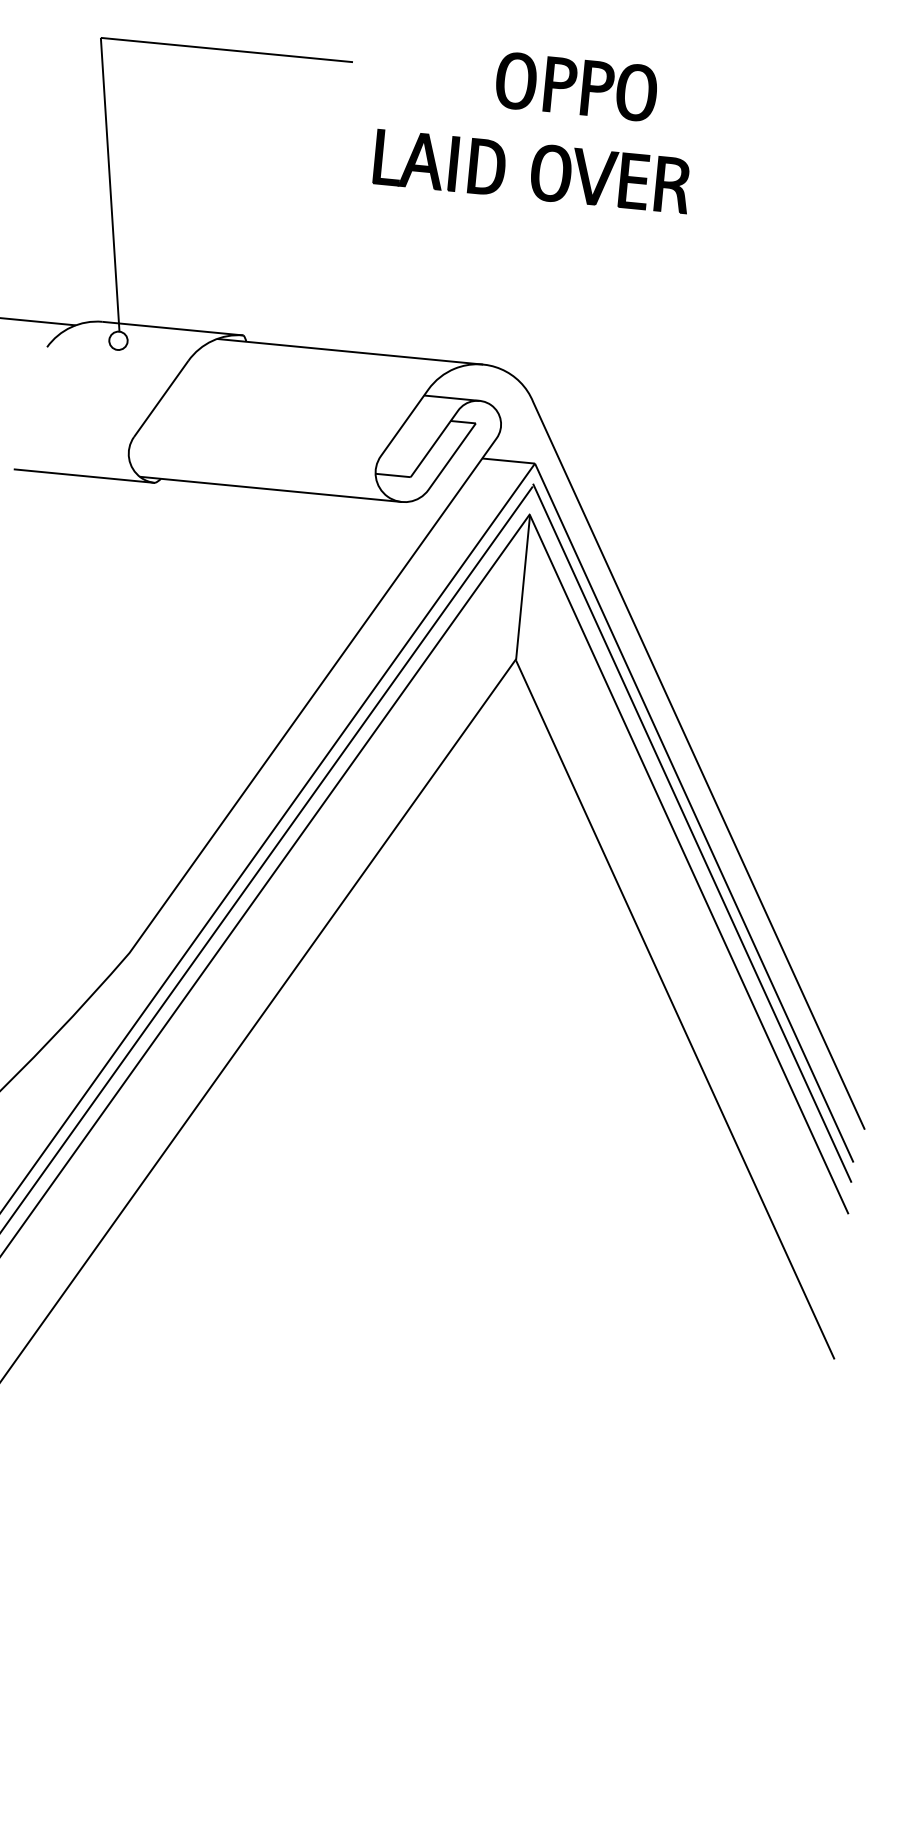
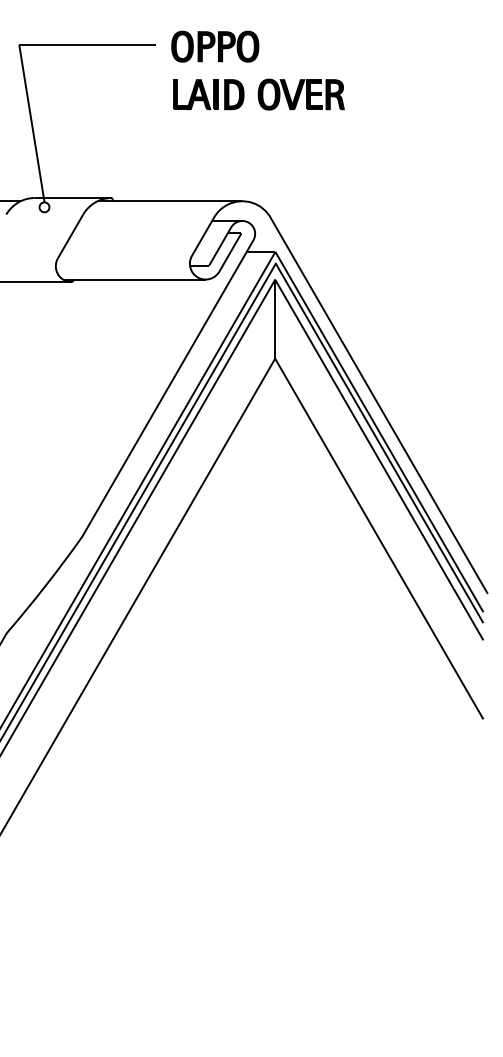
part: (577, 86) -> (215, 46), moved

